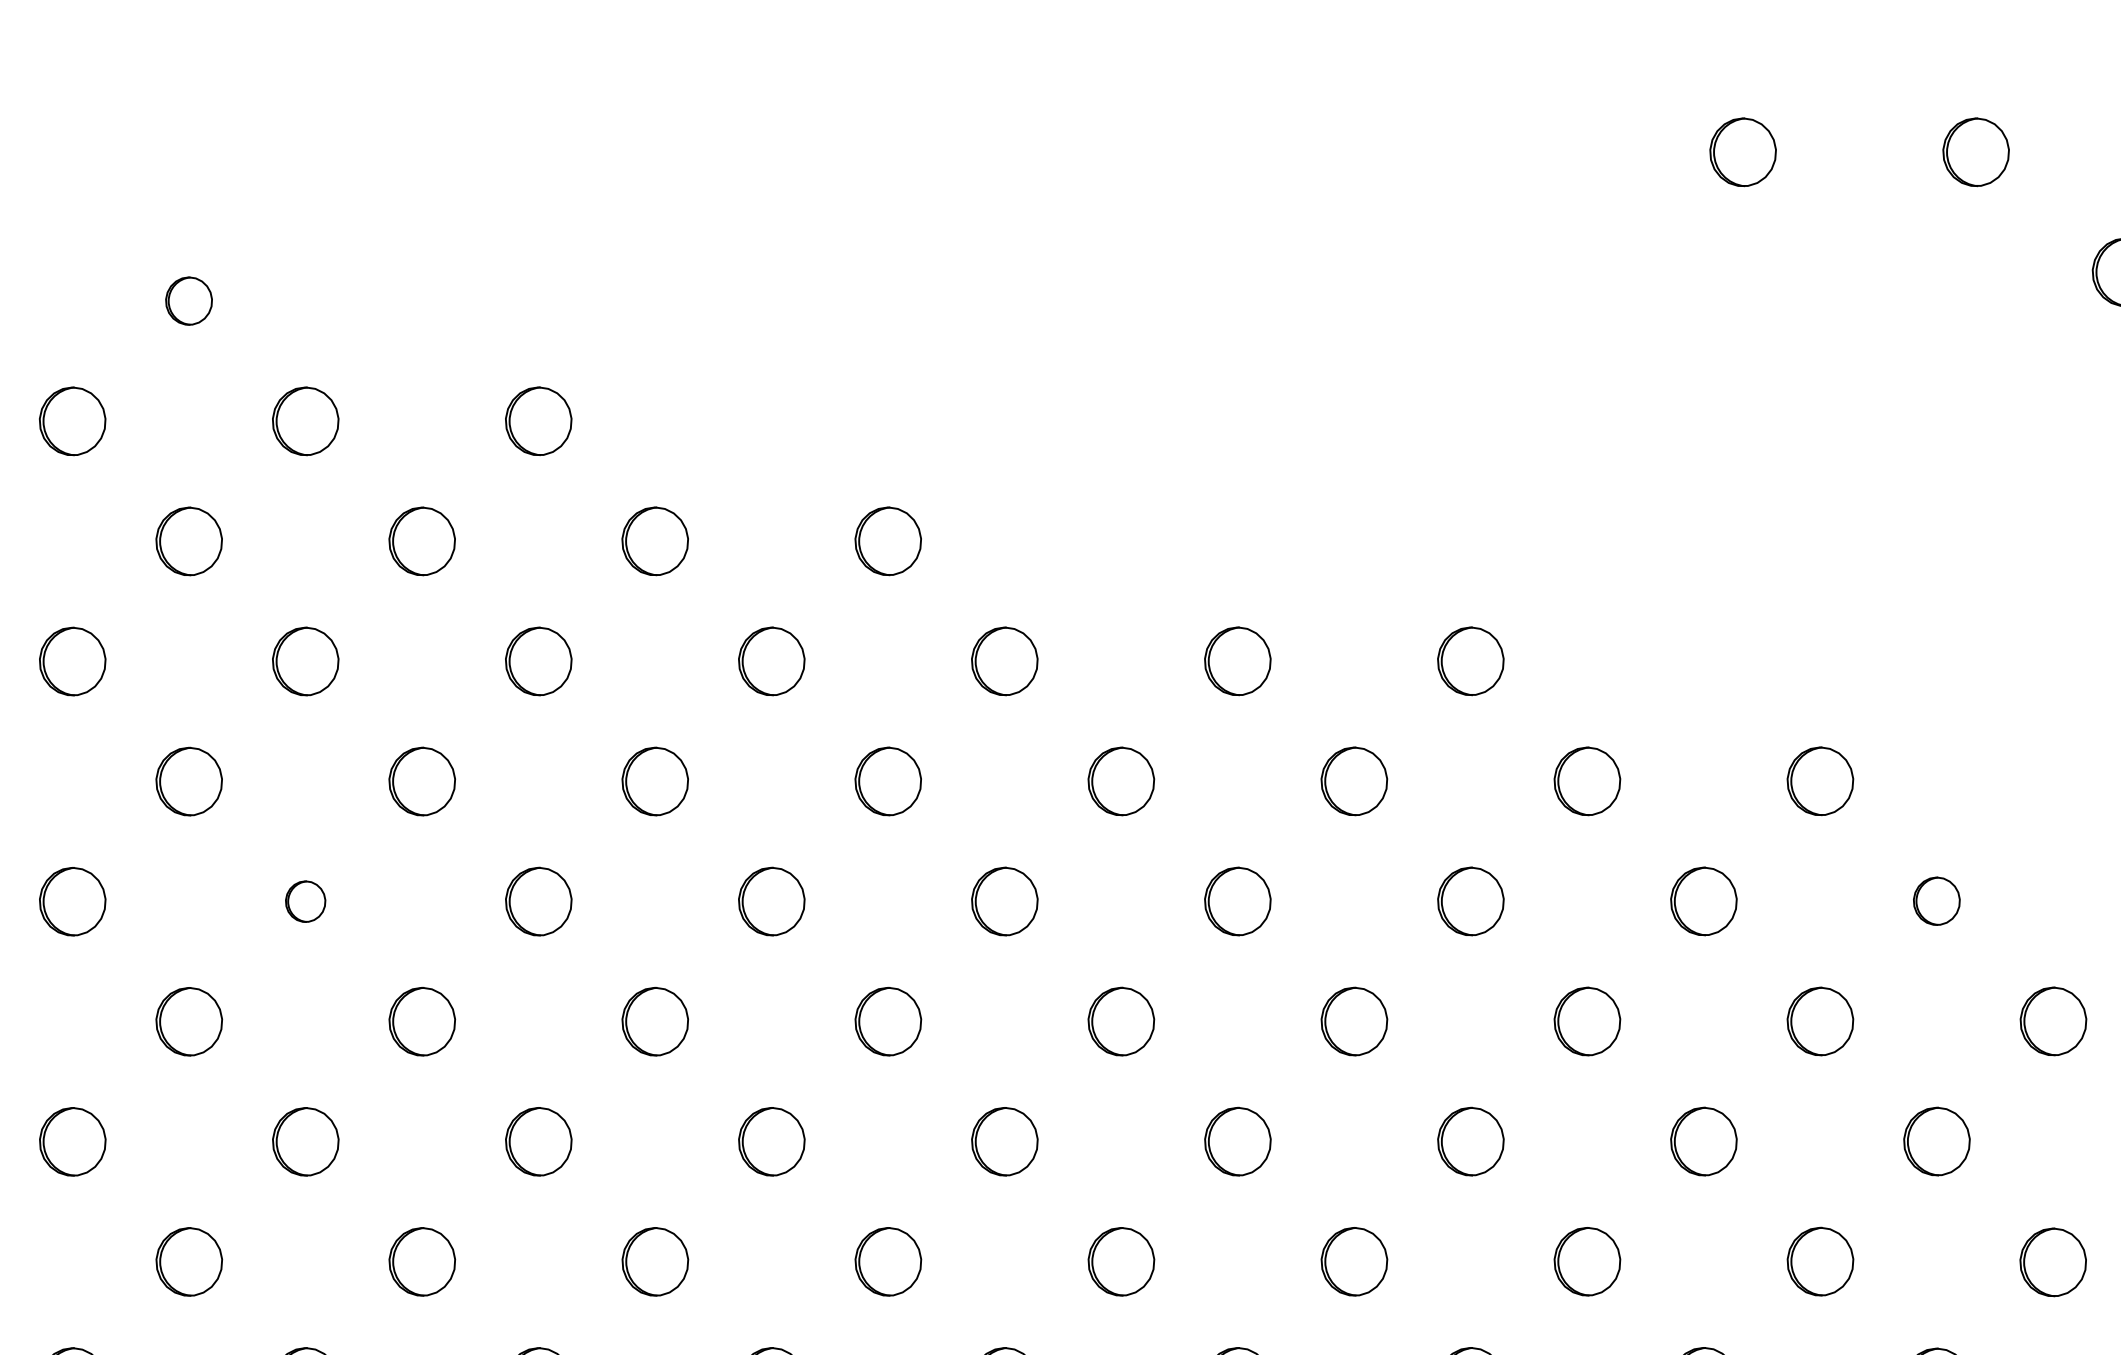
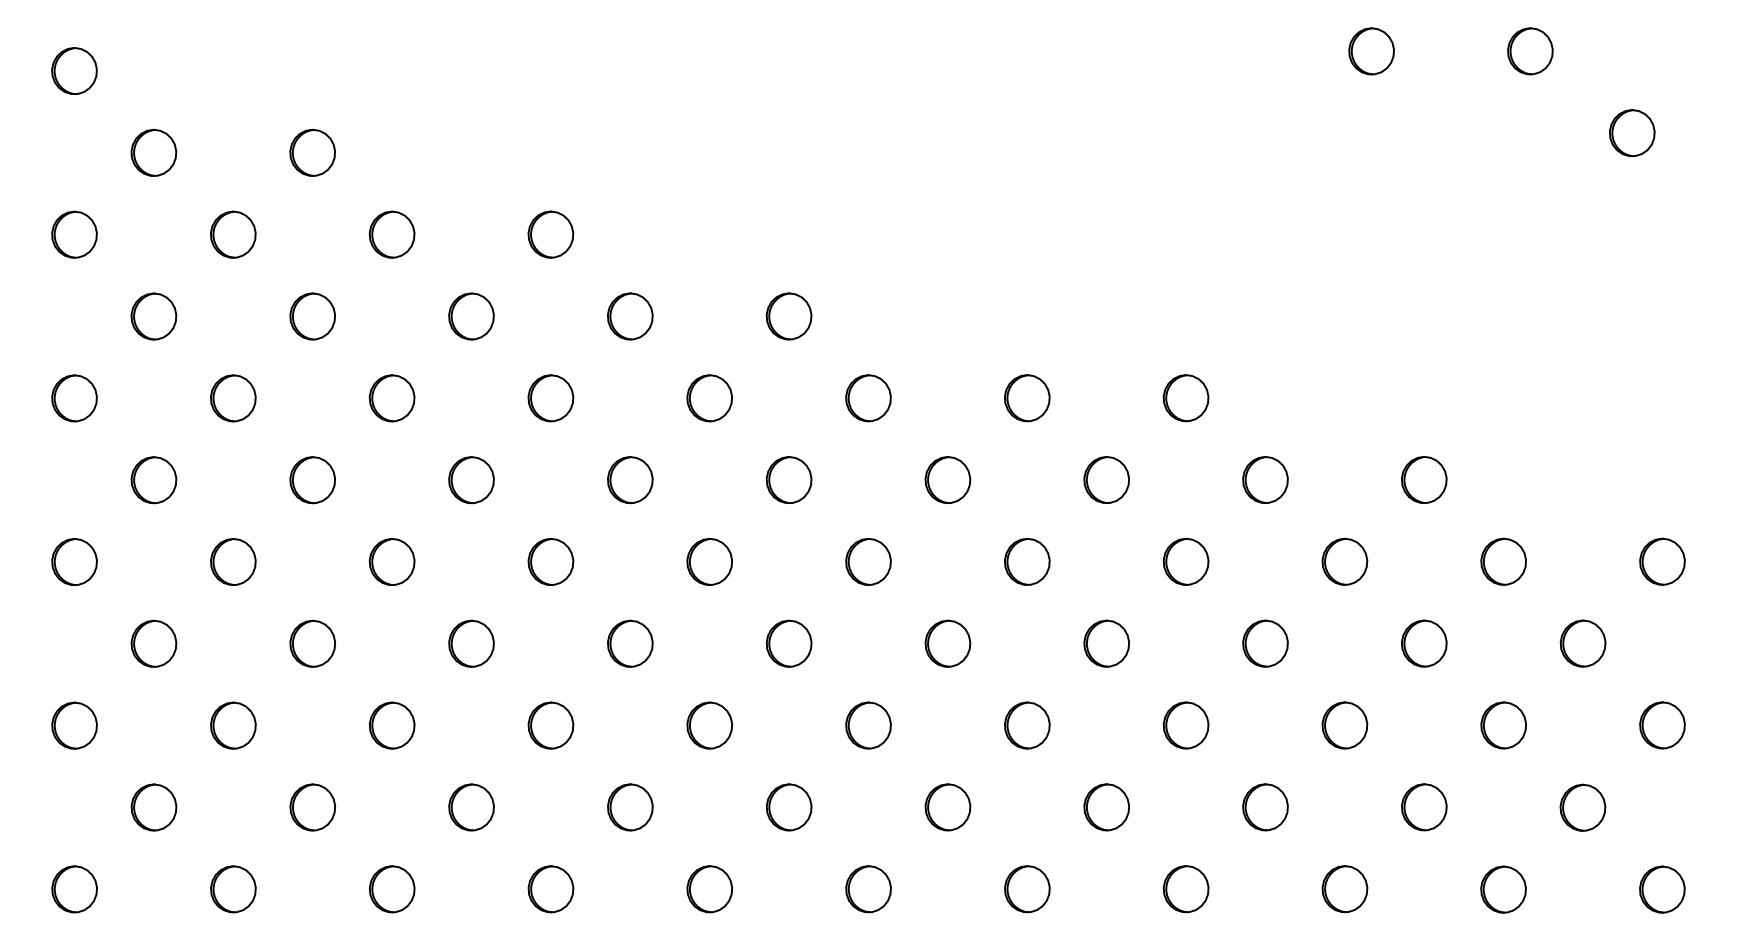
part: (188, 300) -> (312, 152), size x1.43
part: (304, 900) -> (391, 561), size x1.67
part: (1936, 900) -> (1503, 561), size x1.43

